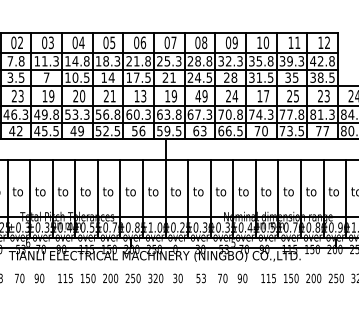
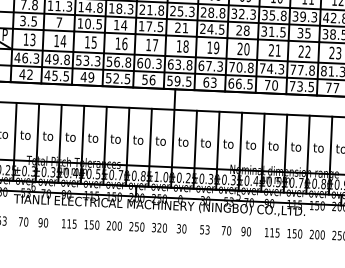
text: (13, 96) -> (25, 39), 23 -> 13
text: (51, 96) -> (63, 41), 19 -> 14
text: (79, 96) -> (91, 42), 20 -> 15
text: (109, 96) -> (121, 44), 21 -> 16
text: (143, 96) -> (155, 45), 13 -> 17
text: (174, 96) -> (186, 46), 19 -> 18
text: (198, 96) -> (210, 47), 49 -> 19
text: (235, 96) -> (247, 49), 24 -> 20
text: (263, 96) -> (275, 50), 17 -> 21
text: (296, 96) -> (308, 52), 25 -> 22

